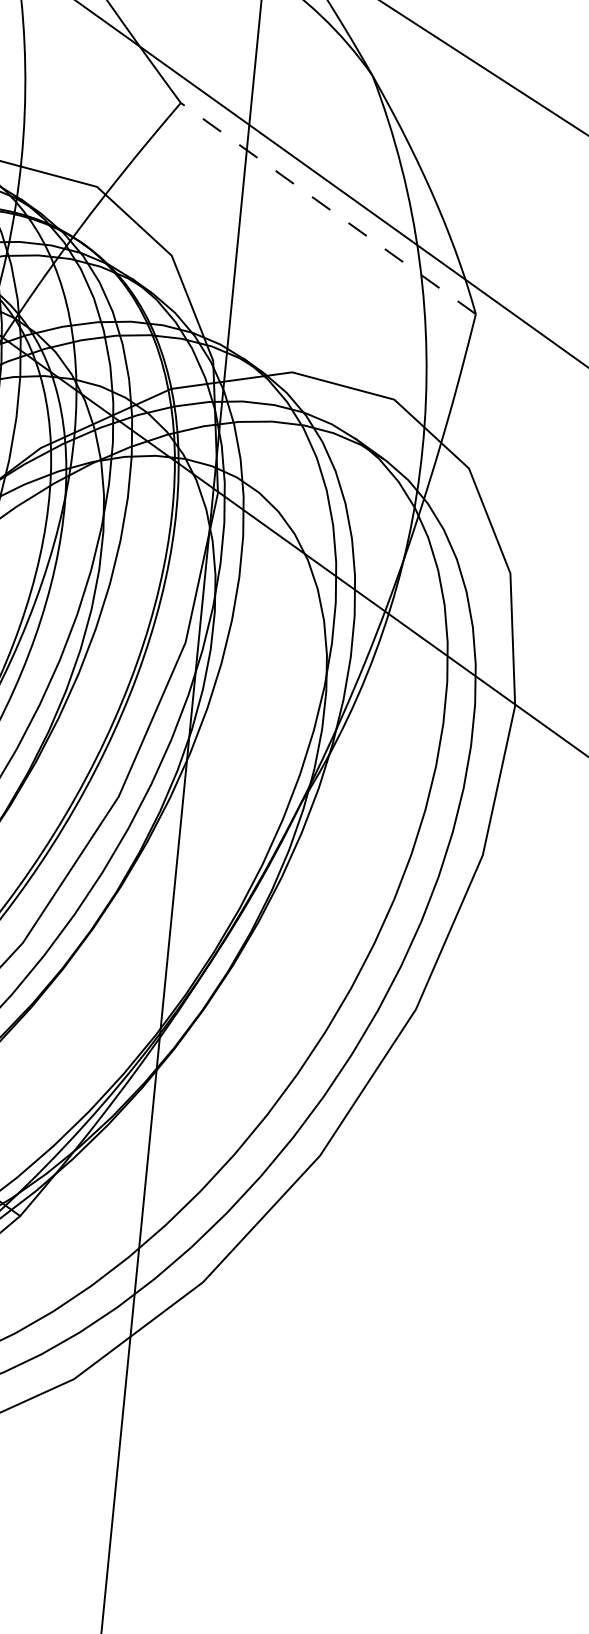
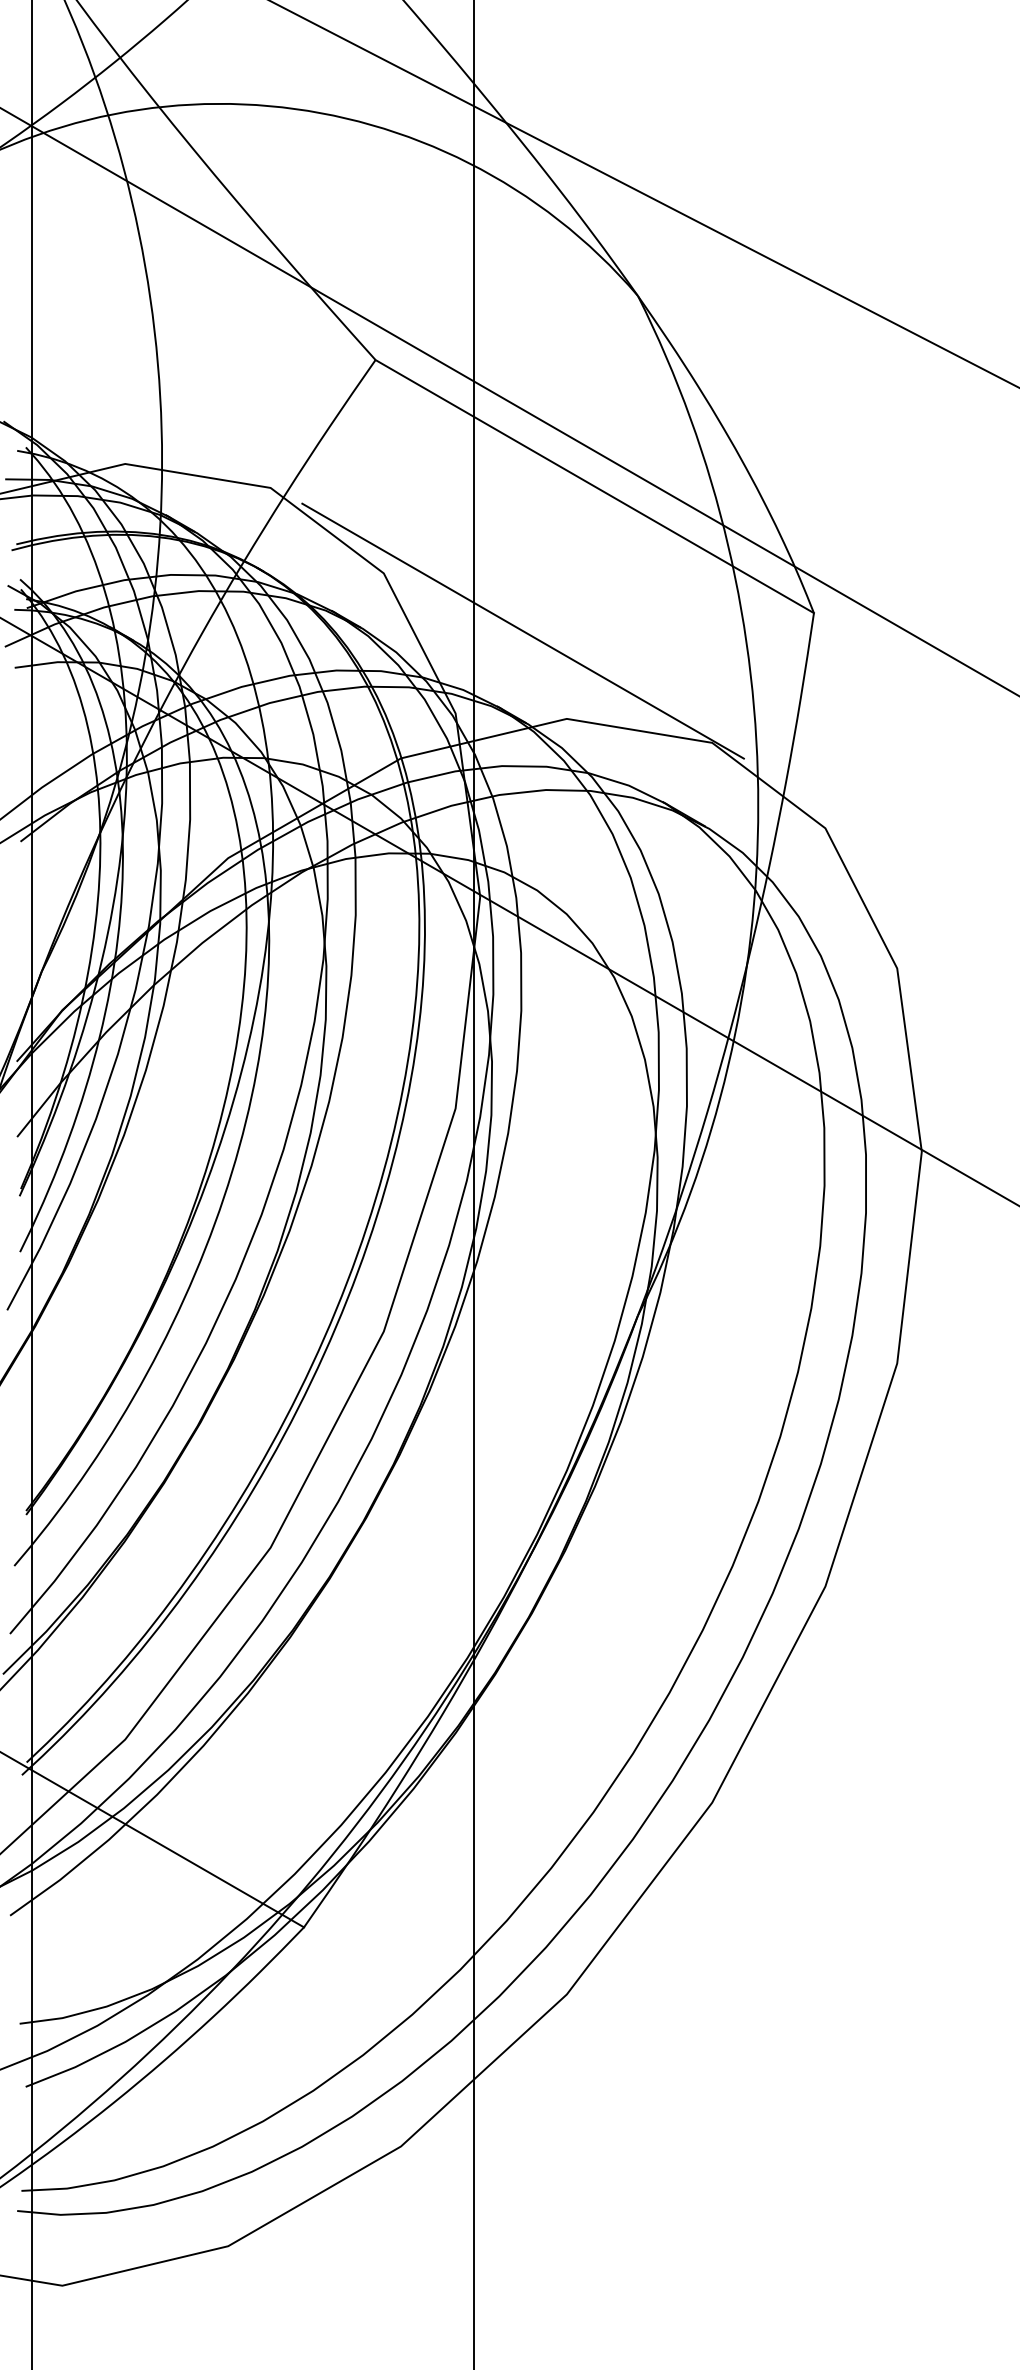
line: (328, 208) -> (594, 486), dashed -> solid
line: (266, 306) -> (522, 630), added

